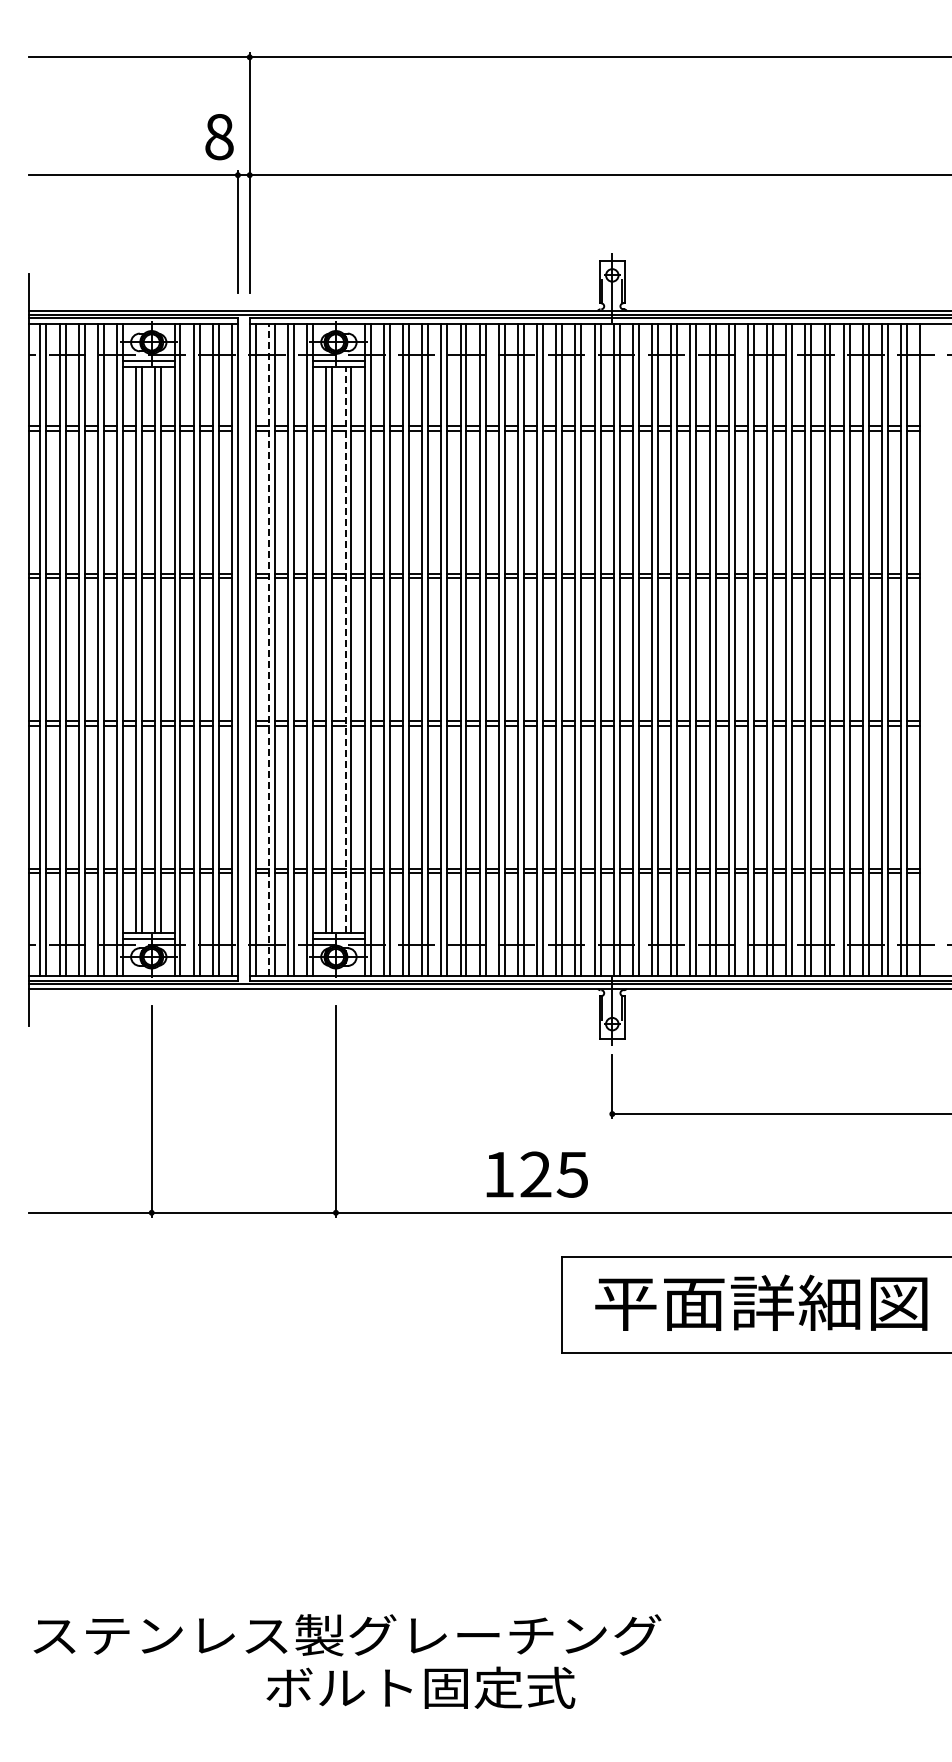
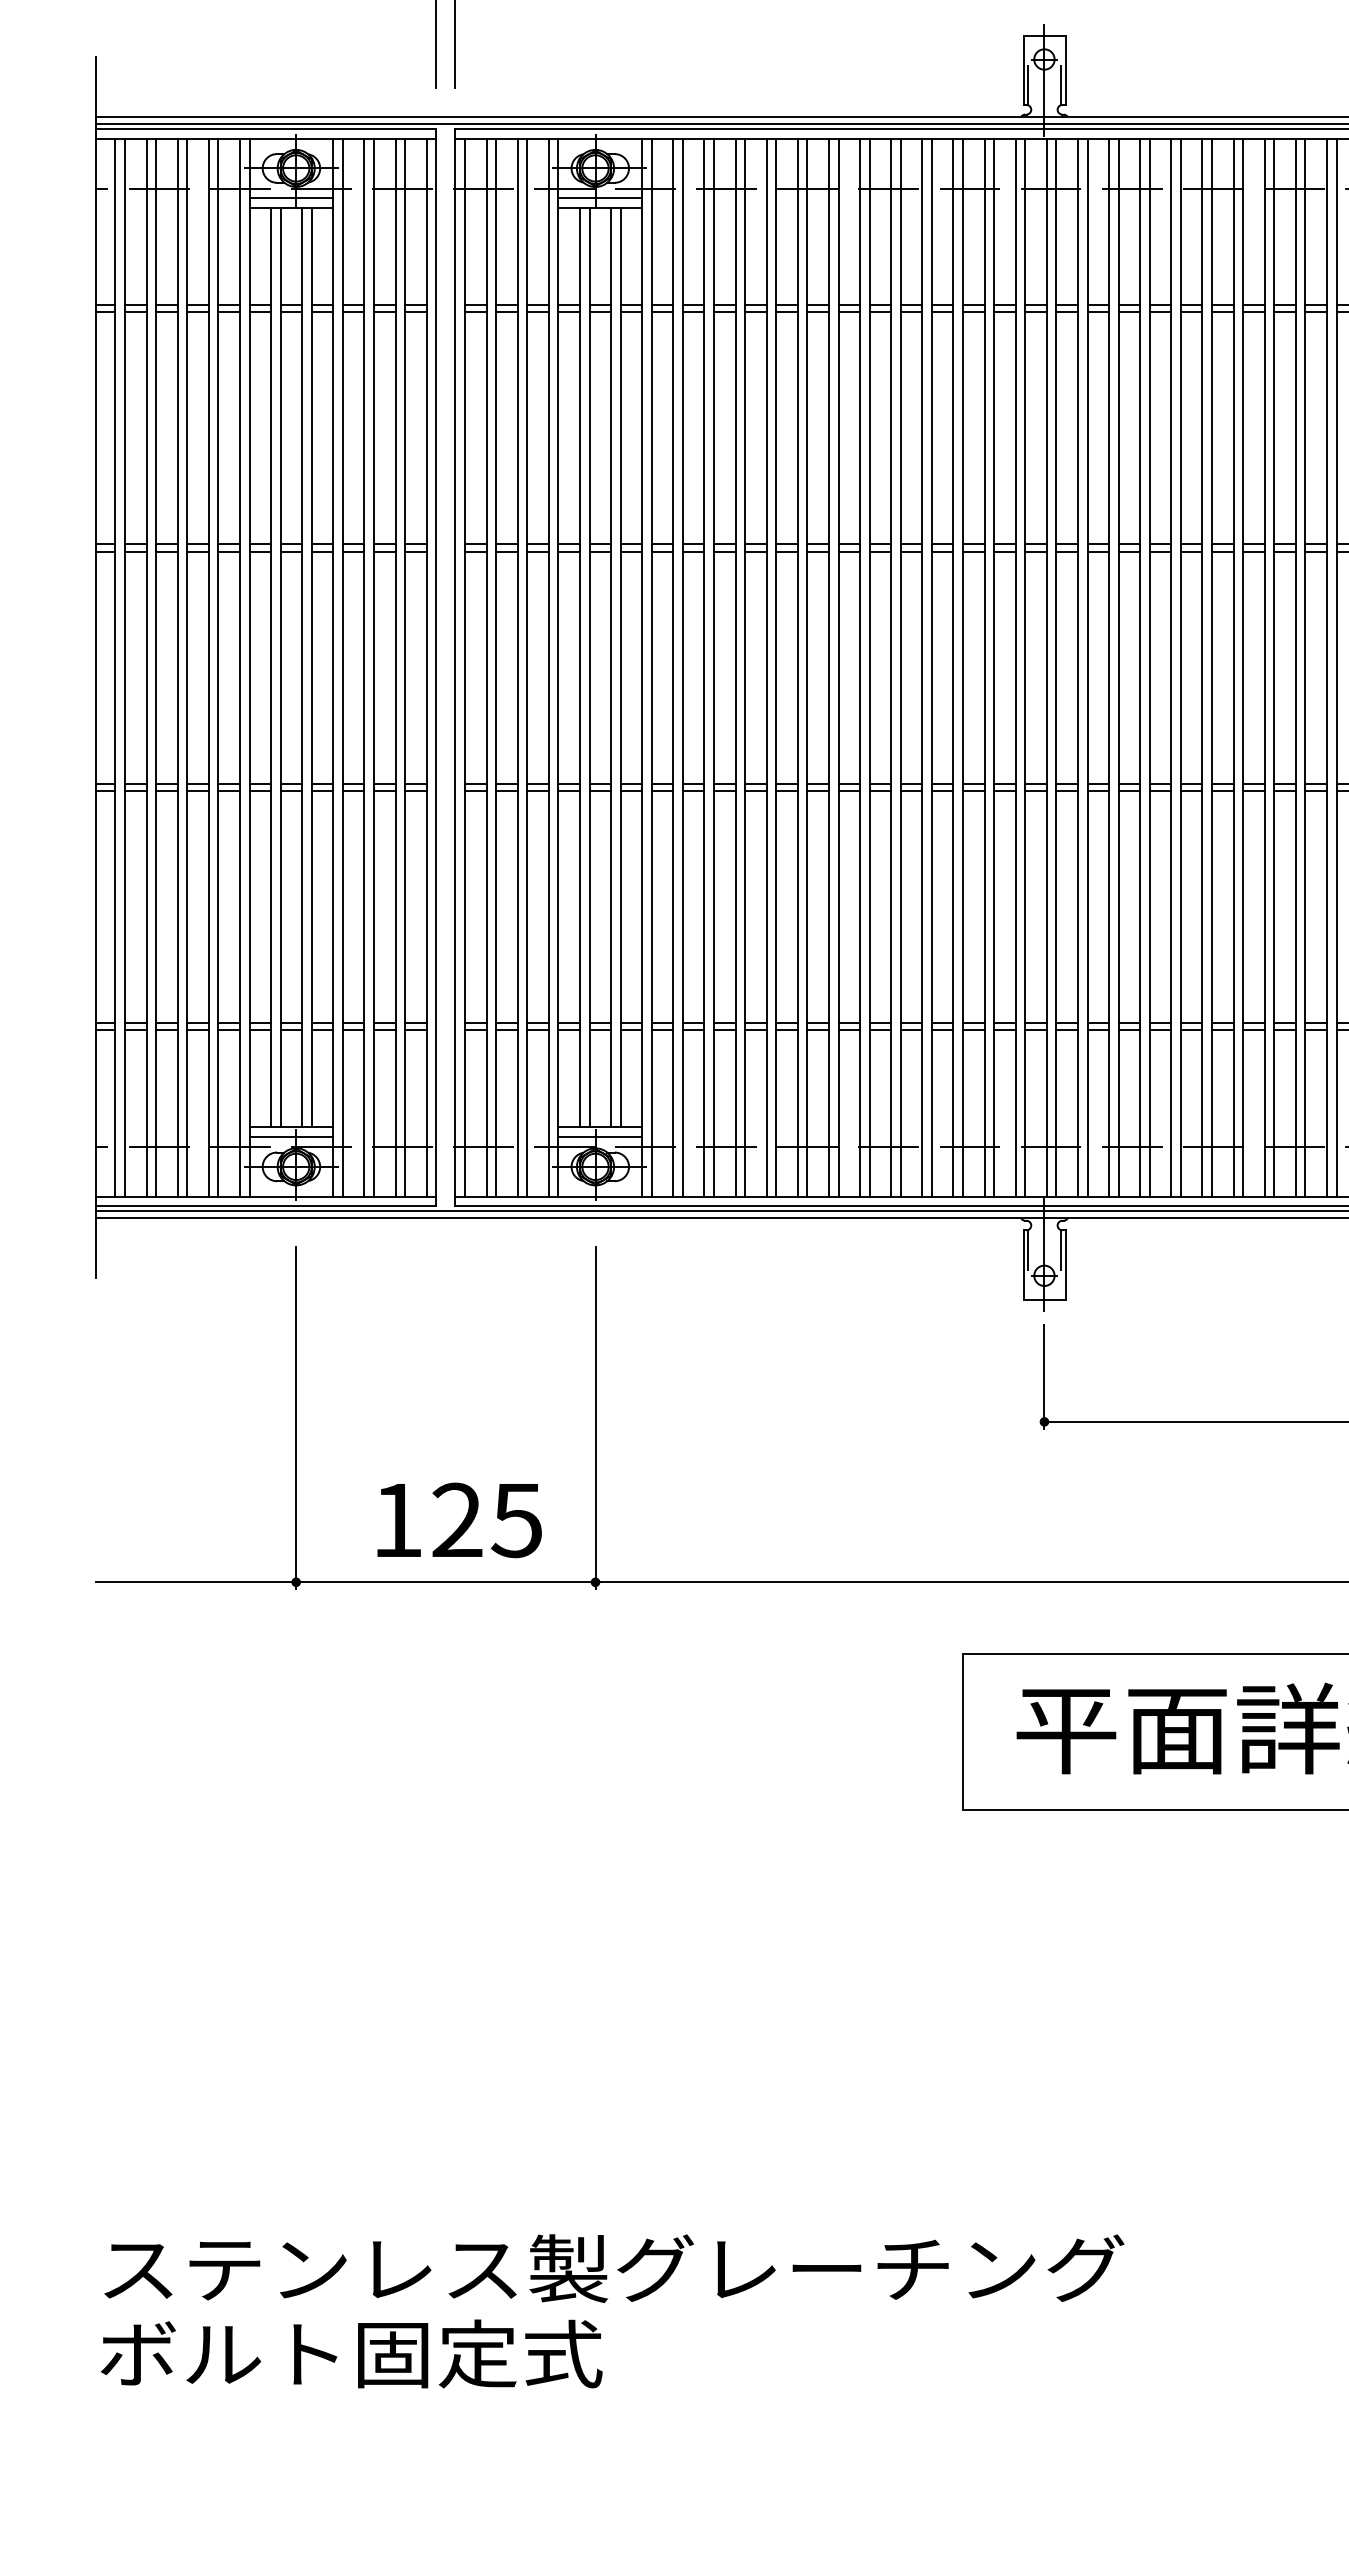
line: (268, 649) -> (485, 667), dashed -> solid
line: (345, 649) -> (610, 667), dashed -> solid
text: (536, 1174) -> (458, 1520), moved
text: (420, 1687) -> (351, 2353), moved

